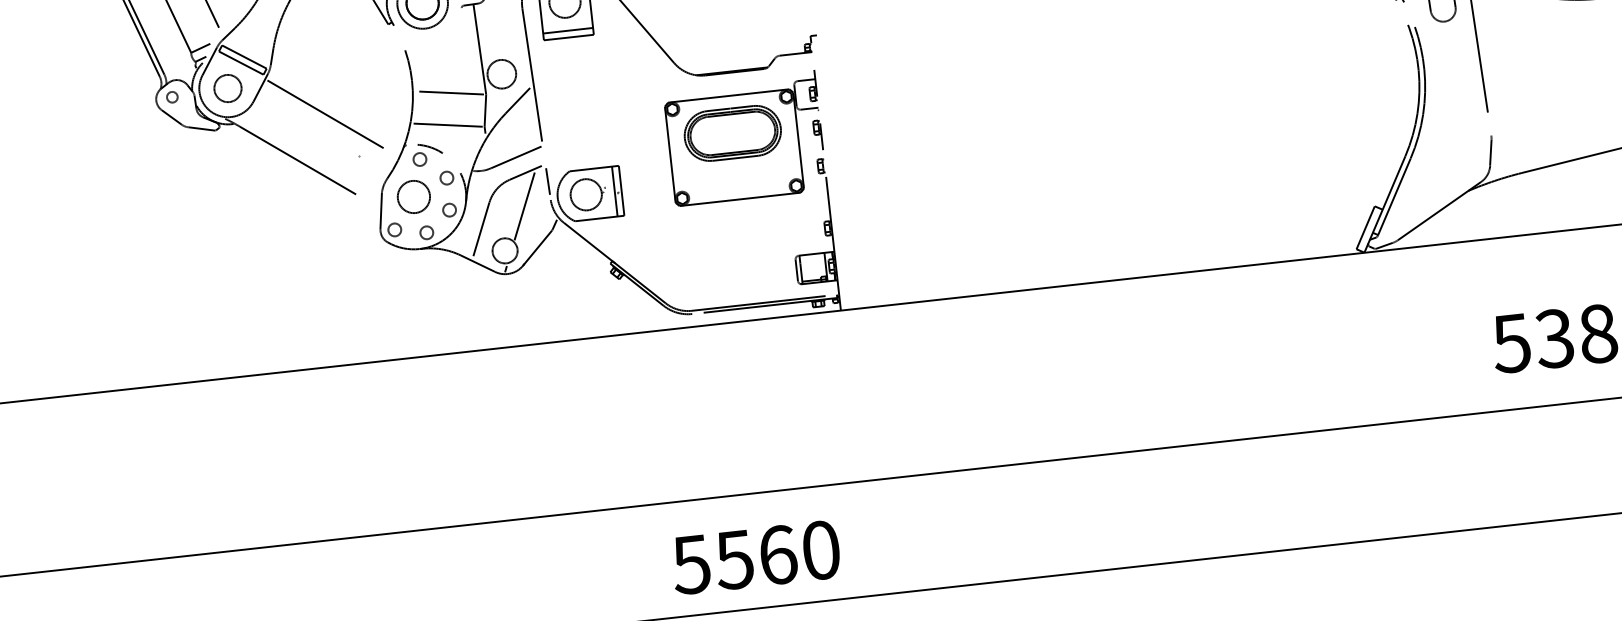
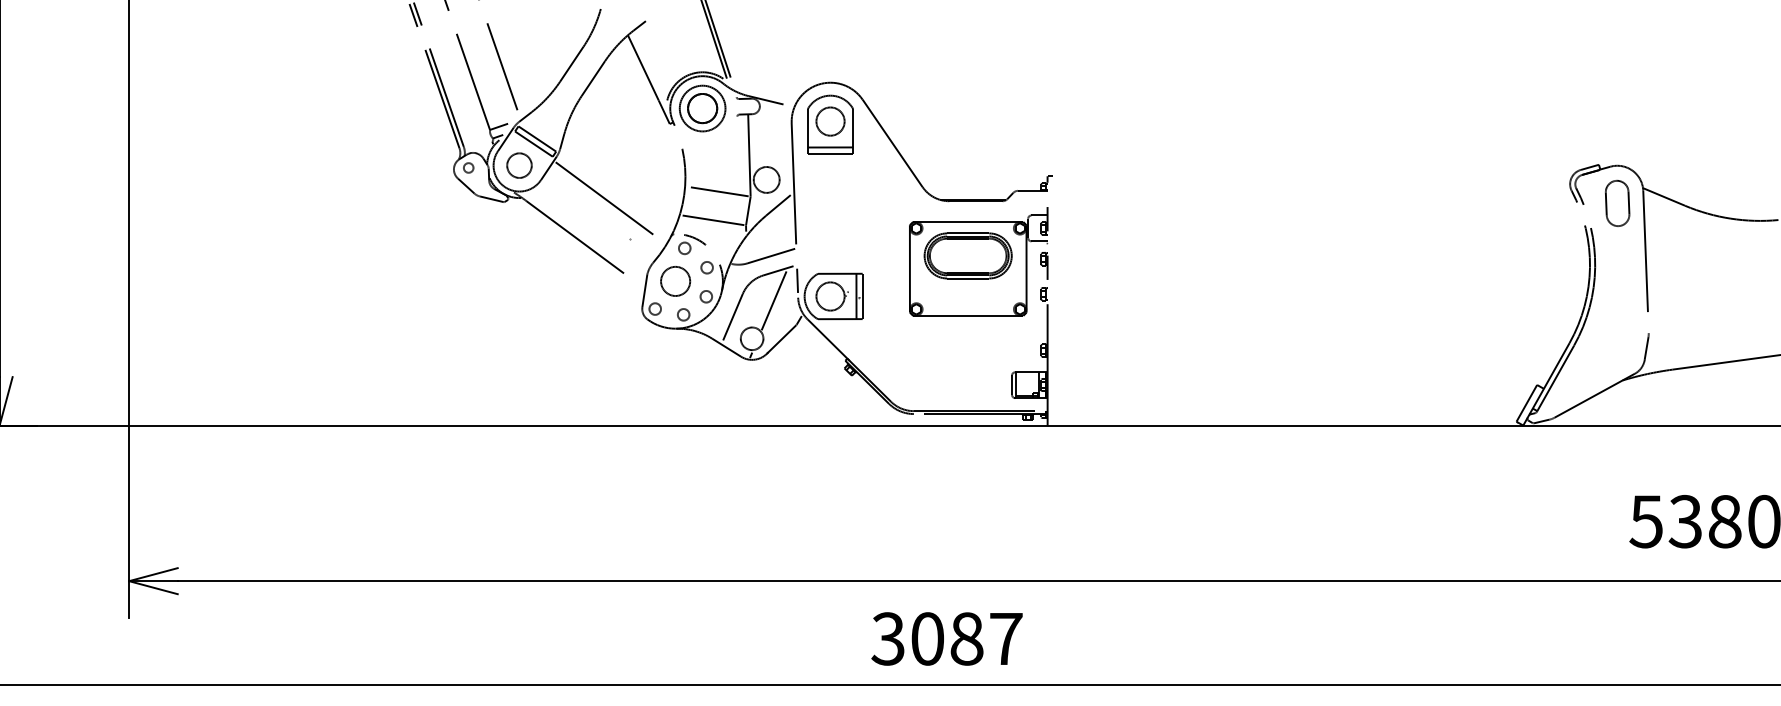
text: (755, 557) -> (946, 638), 5560 -> 3087

